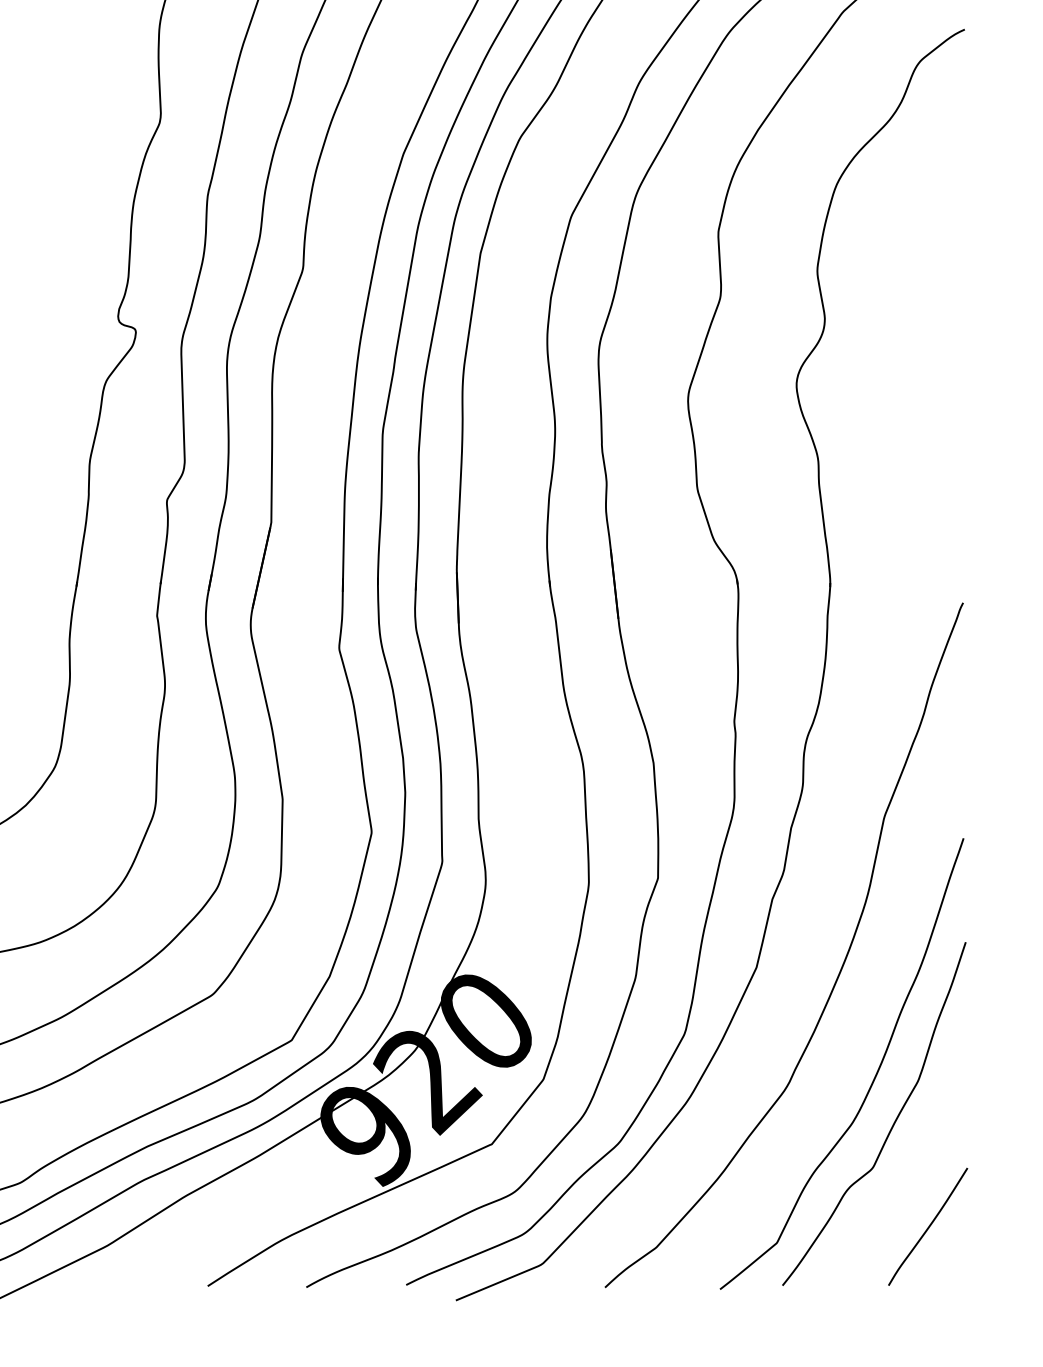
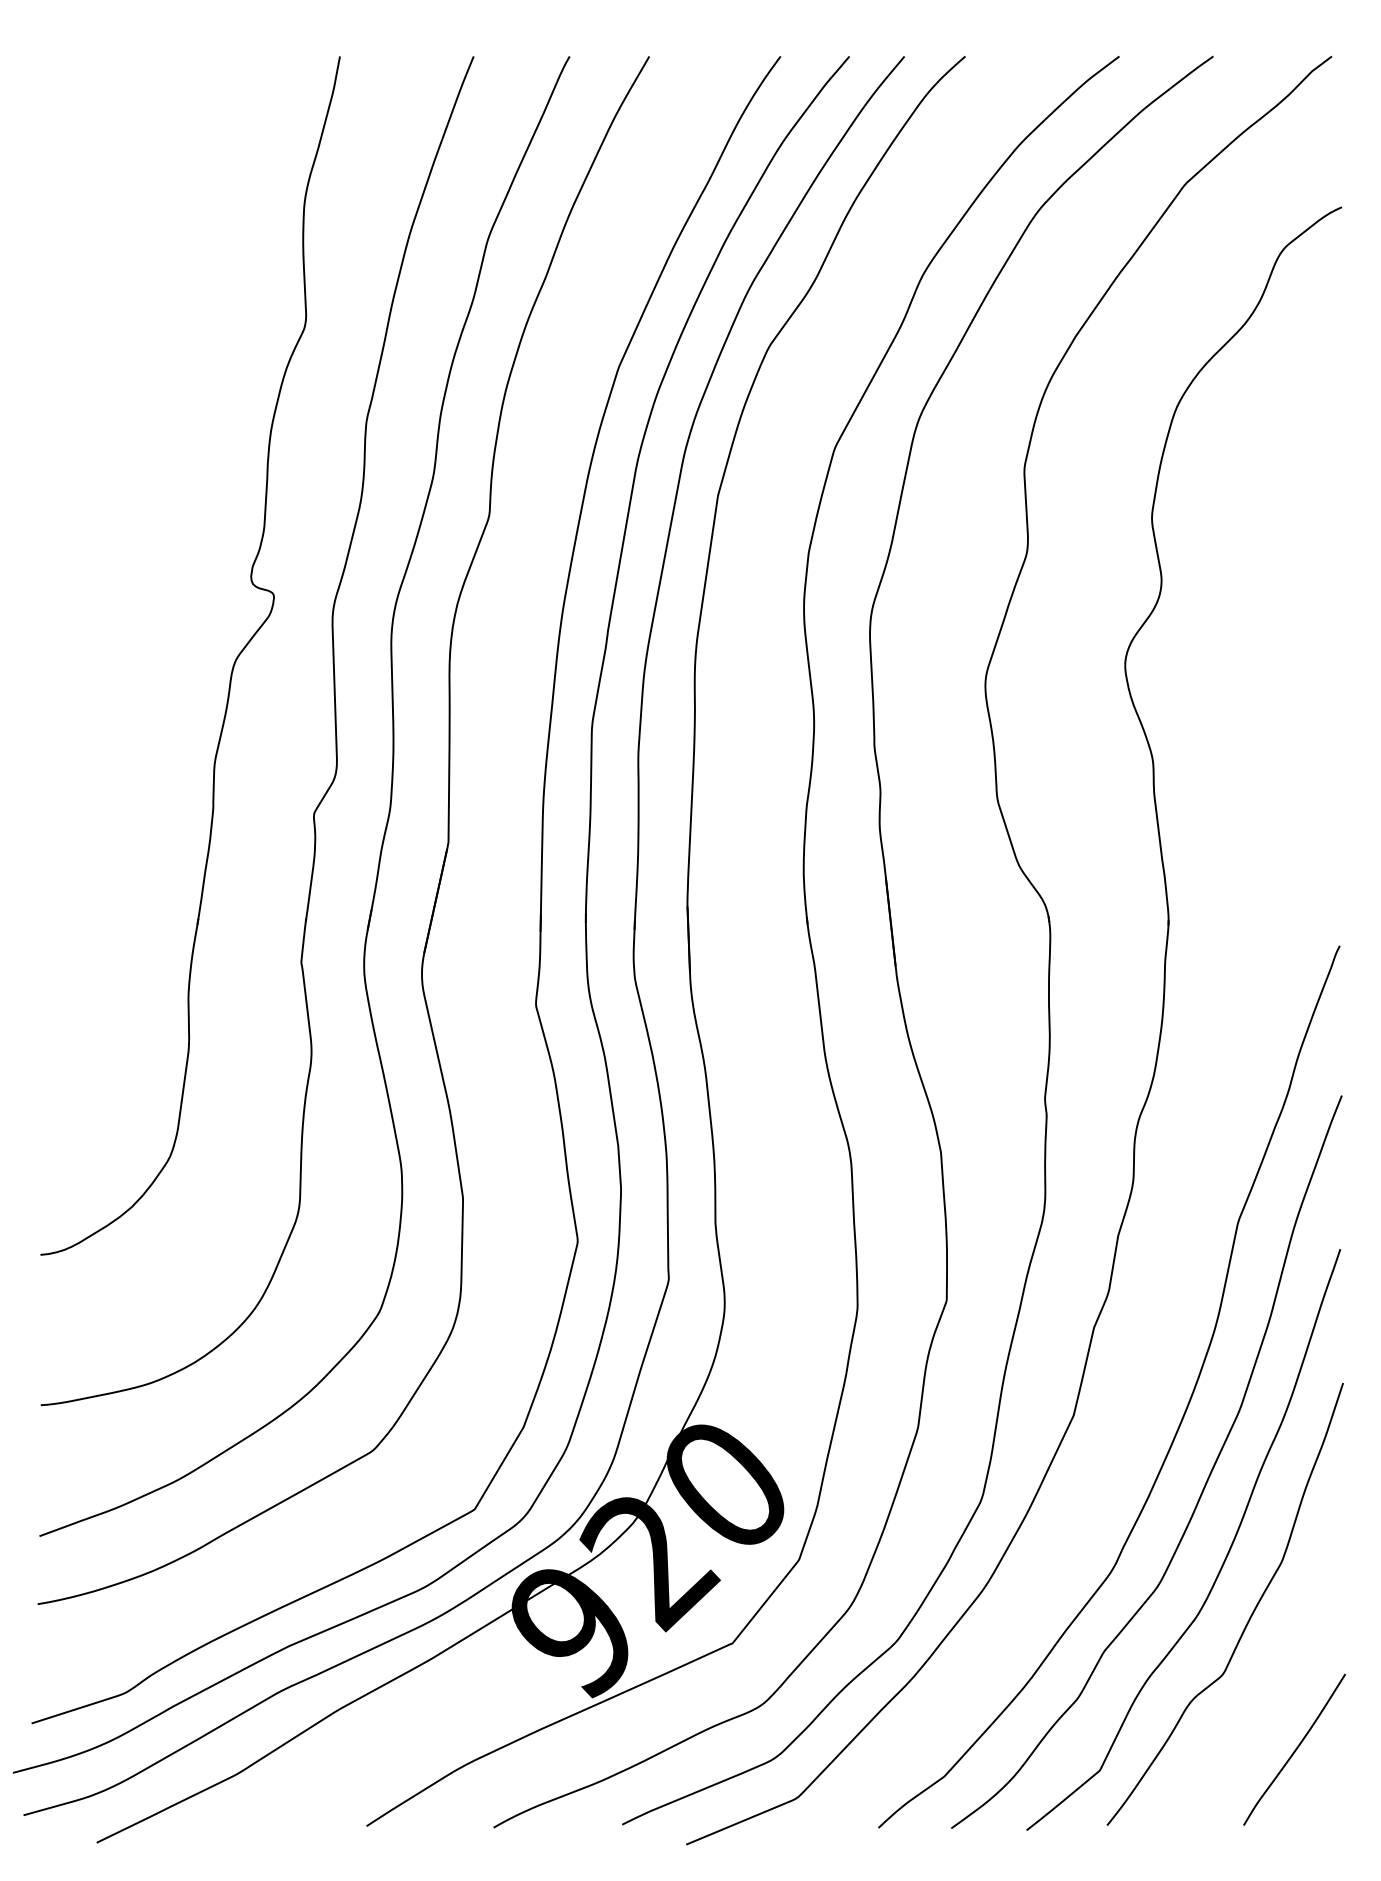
curve: (858, 1020) -> (1204, 1484), added

